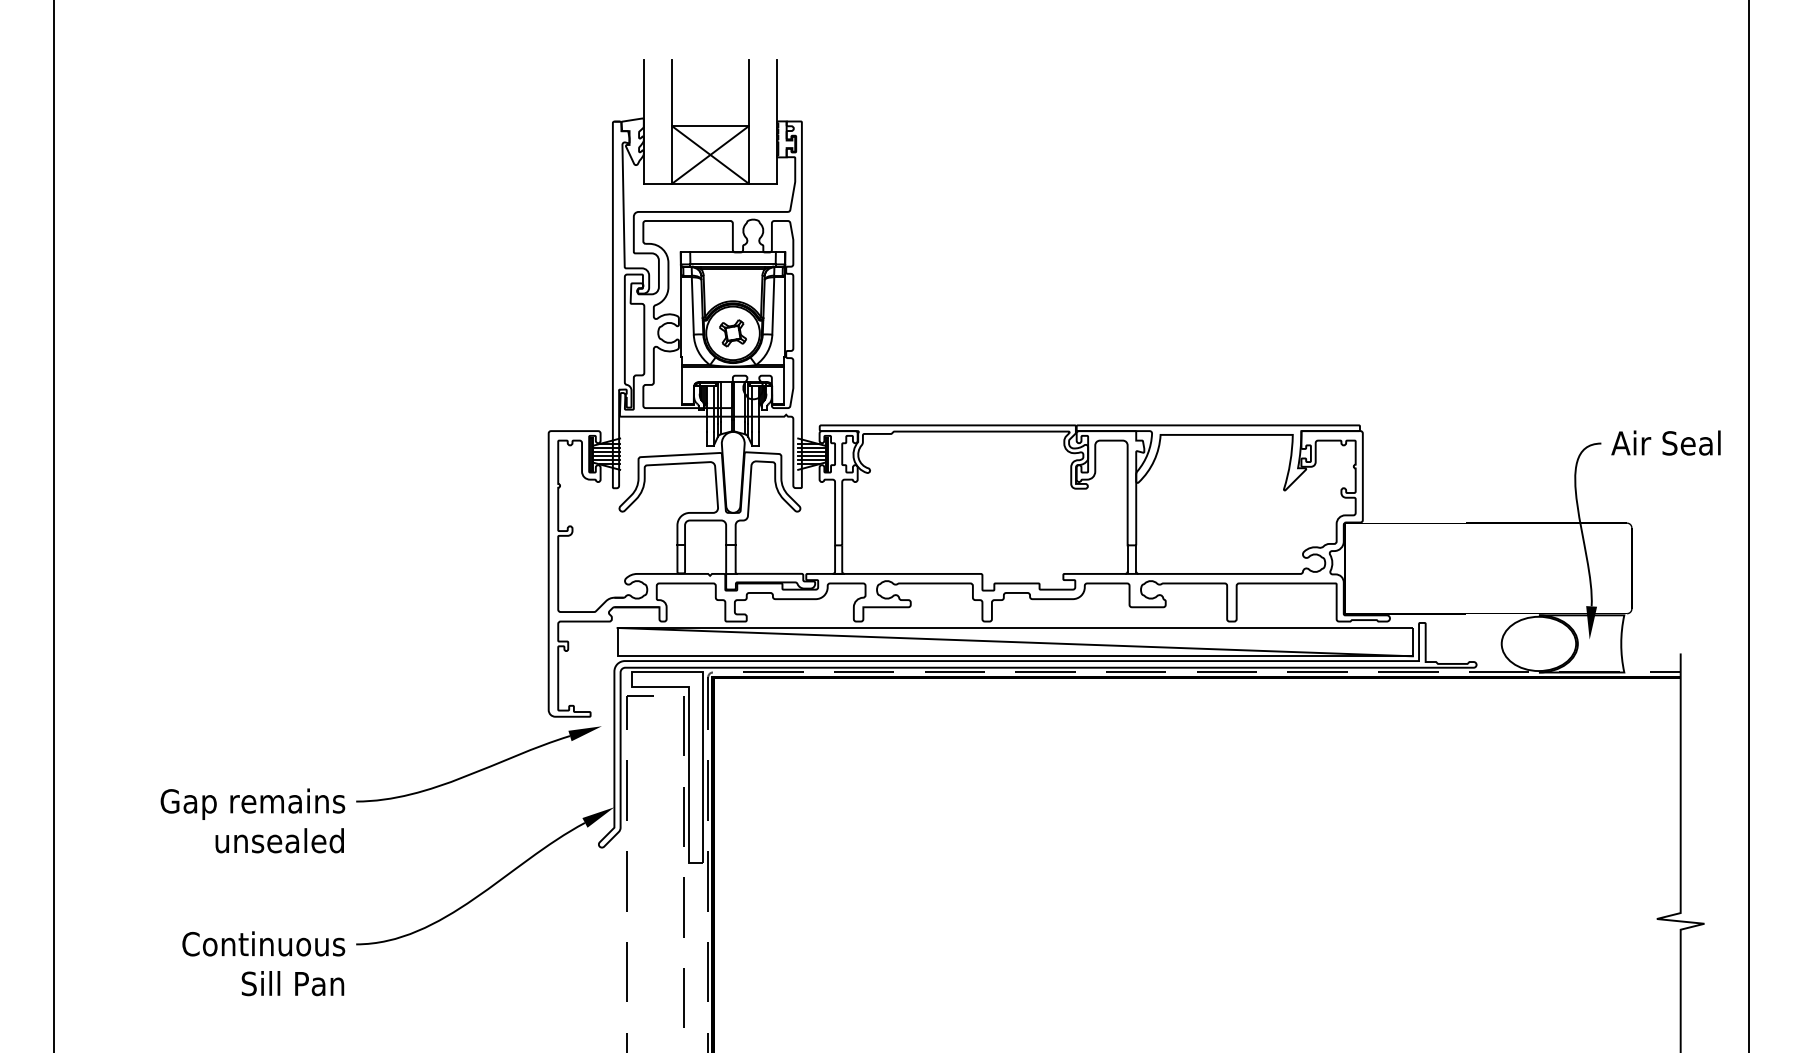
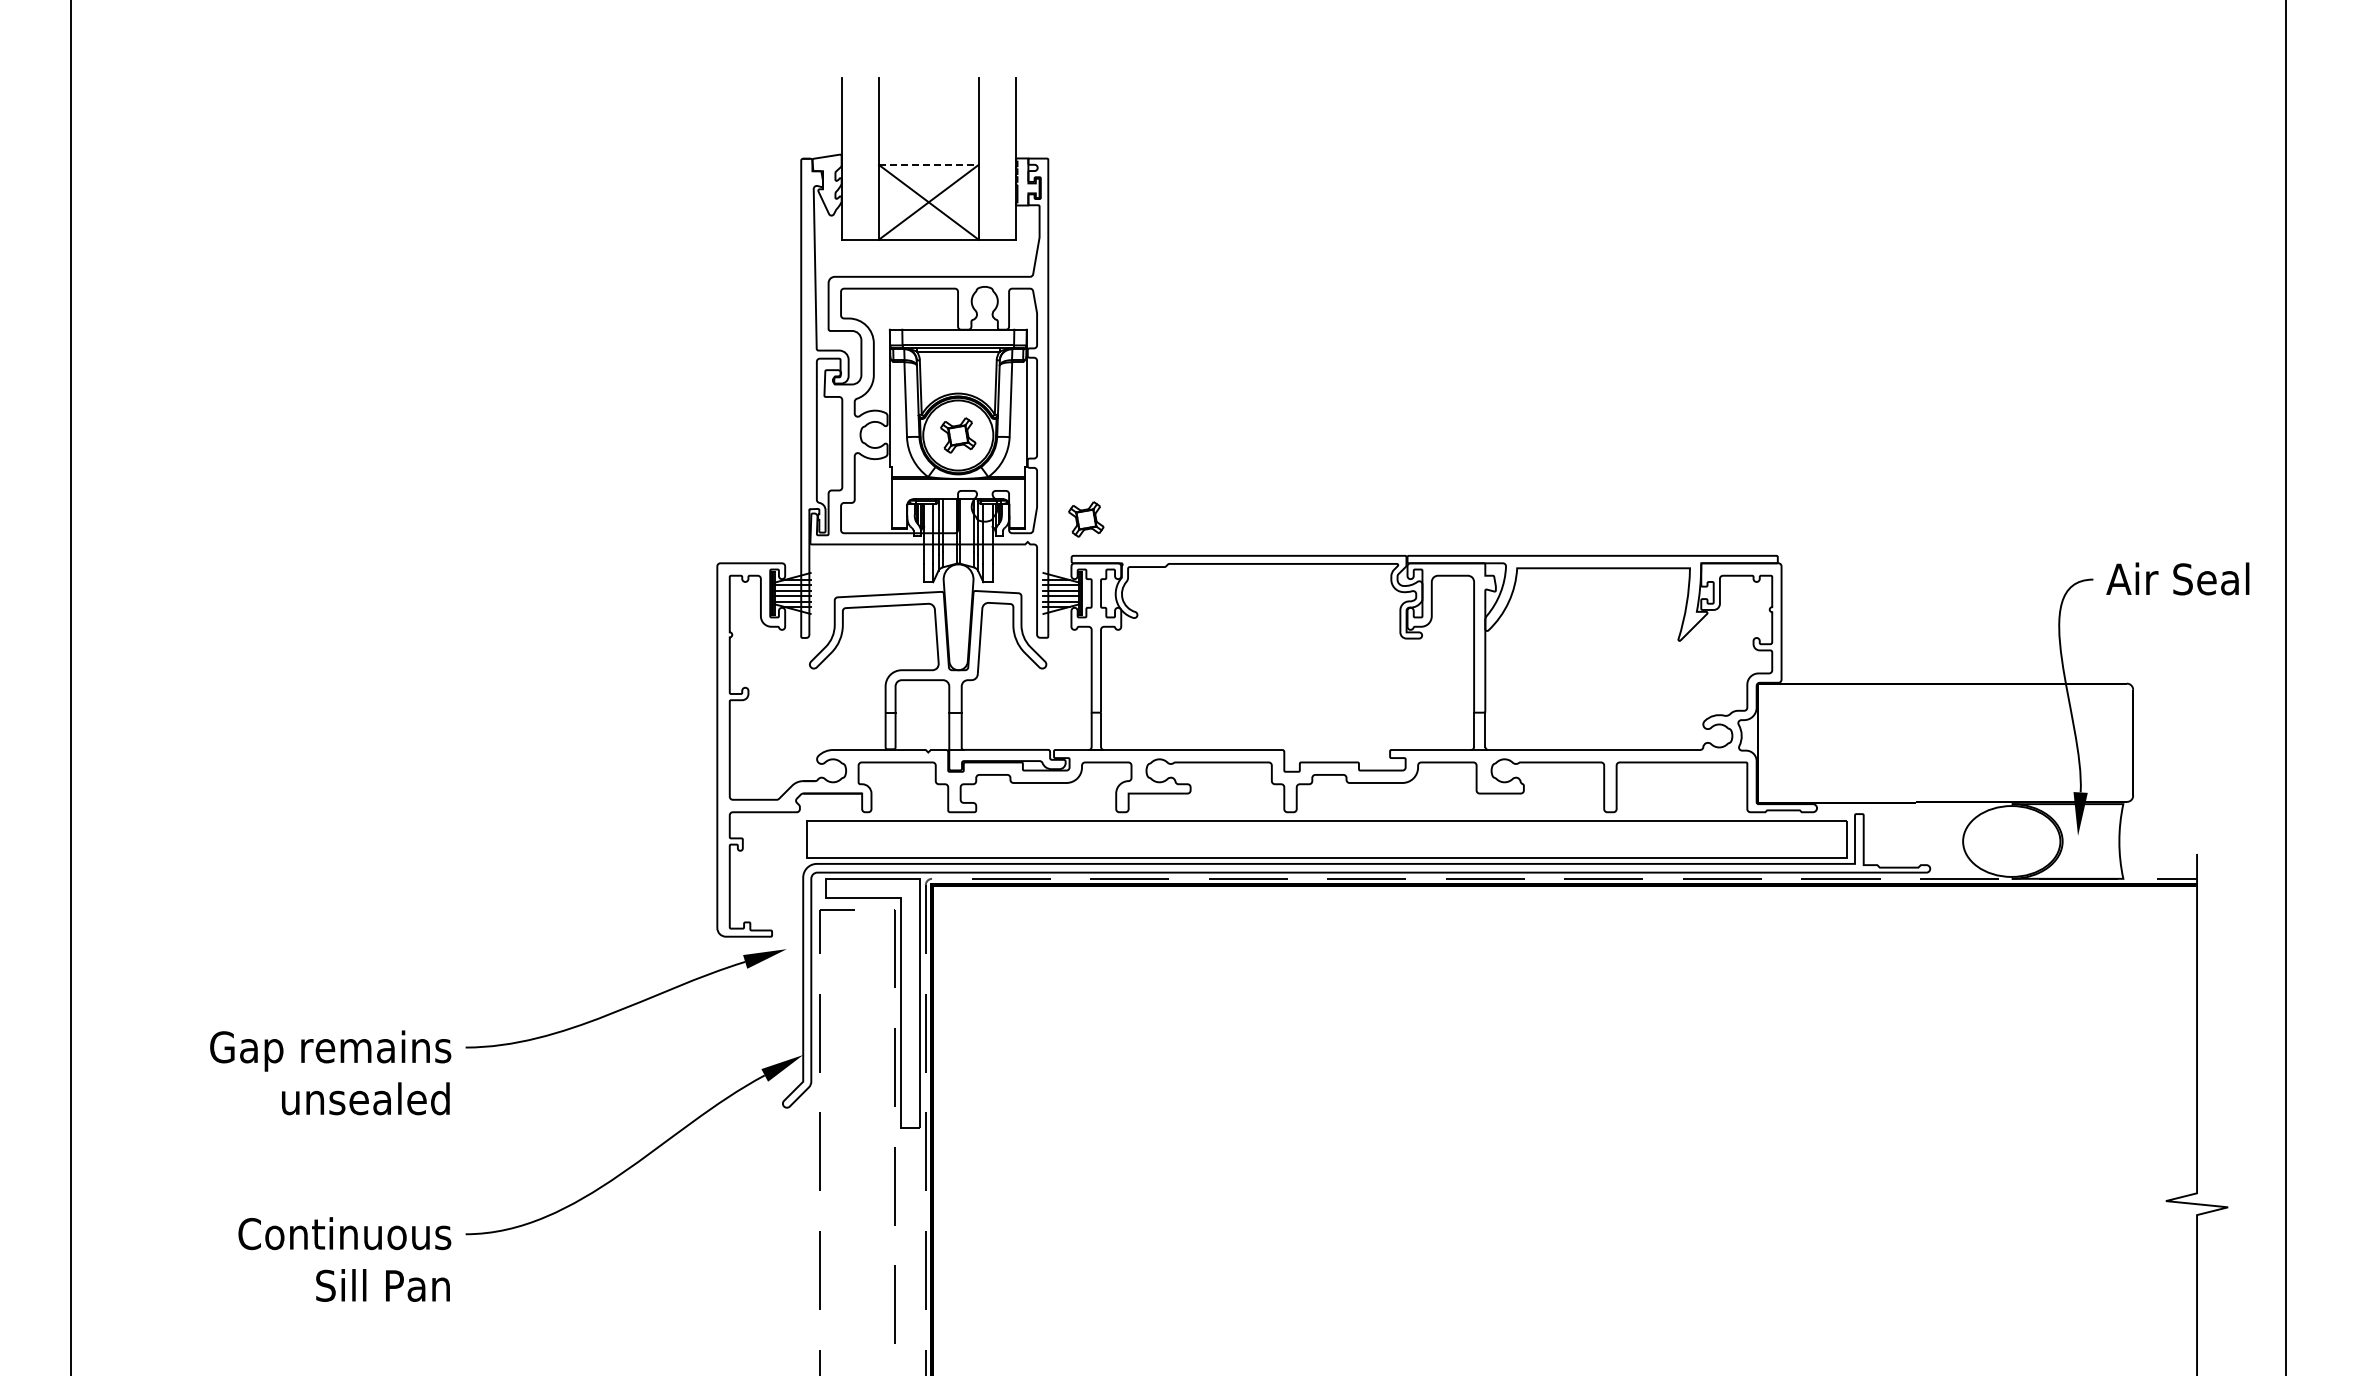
line: (710, 126) -> (928, 164), solid -> dashed
part: (831, 397) -> (1086, 519), added
line: (1014, 641) -> (1326, 838), removed

